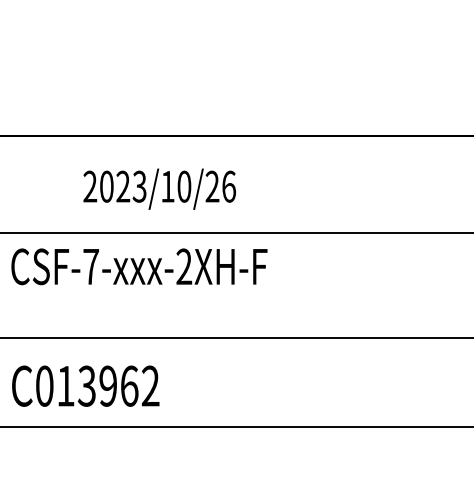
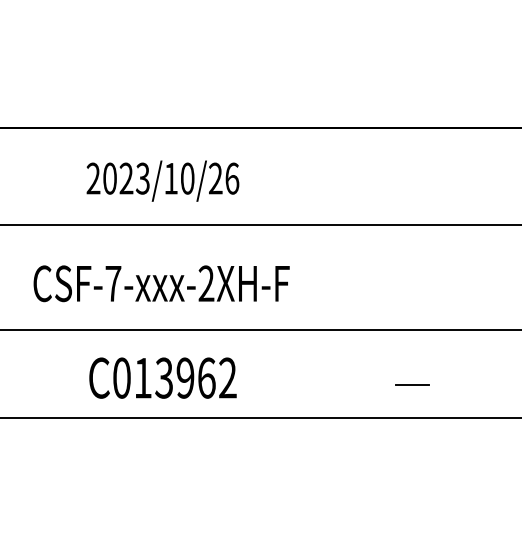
text: (139, 266) -> (161, 283), moved
text: (85, 385) -> (162, 377), moved
line: (409, 392) -> (412, 384), added

